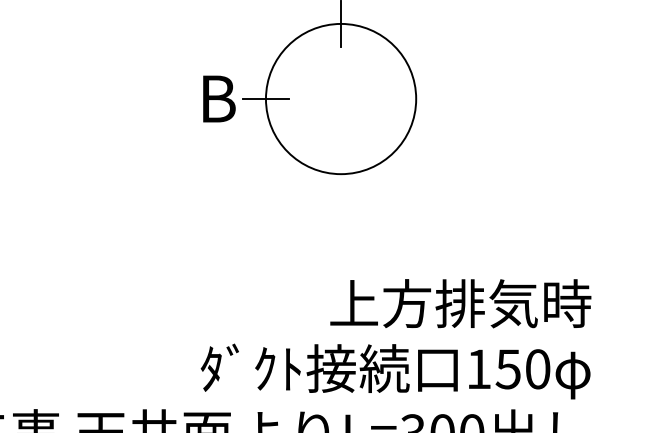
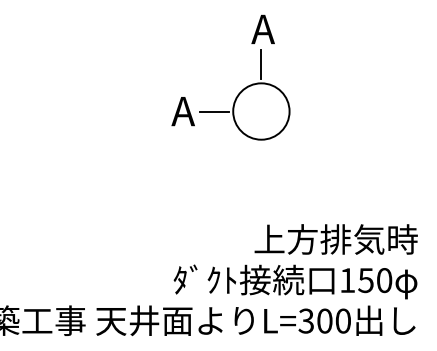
text: (216, 98) -> (183, 111), B -> A
circle: (341, 98) -> (261, 111), size x0.6

